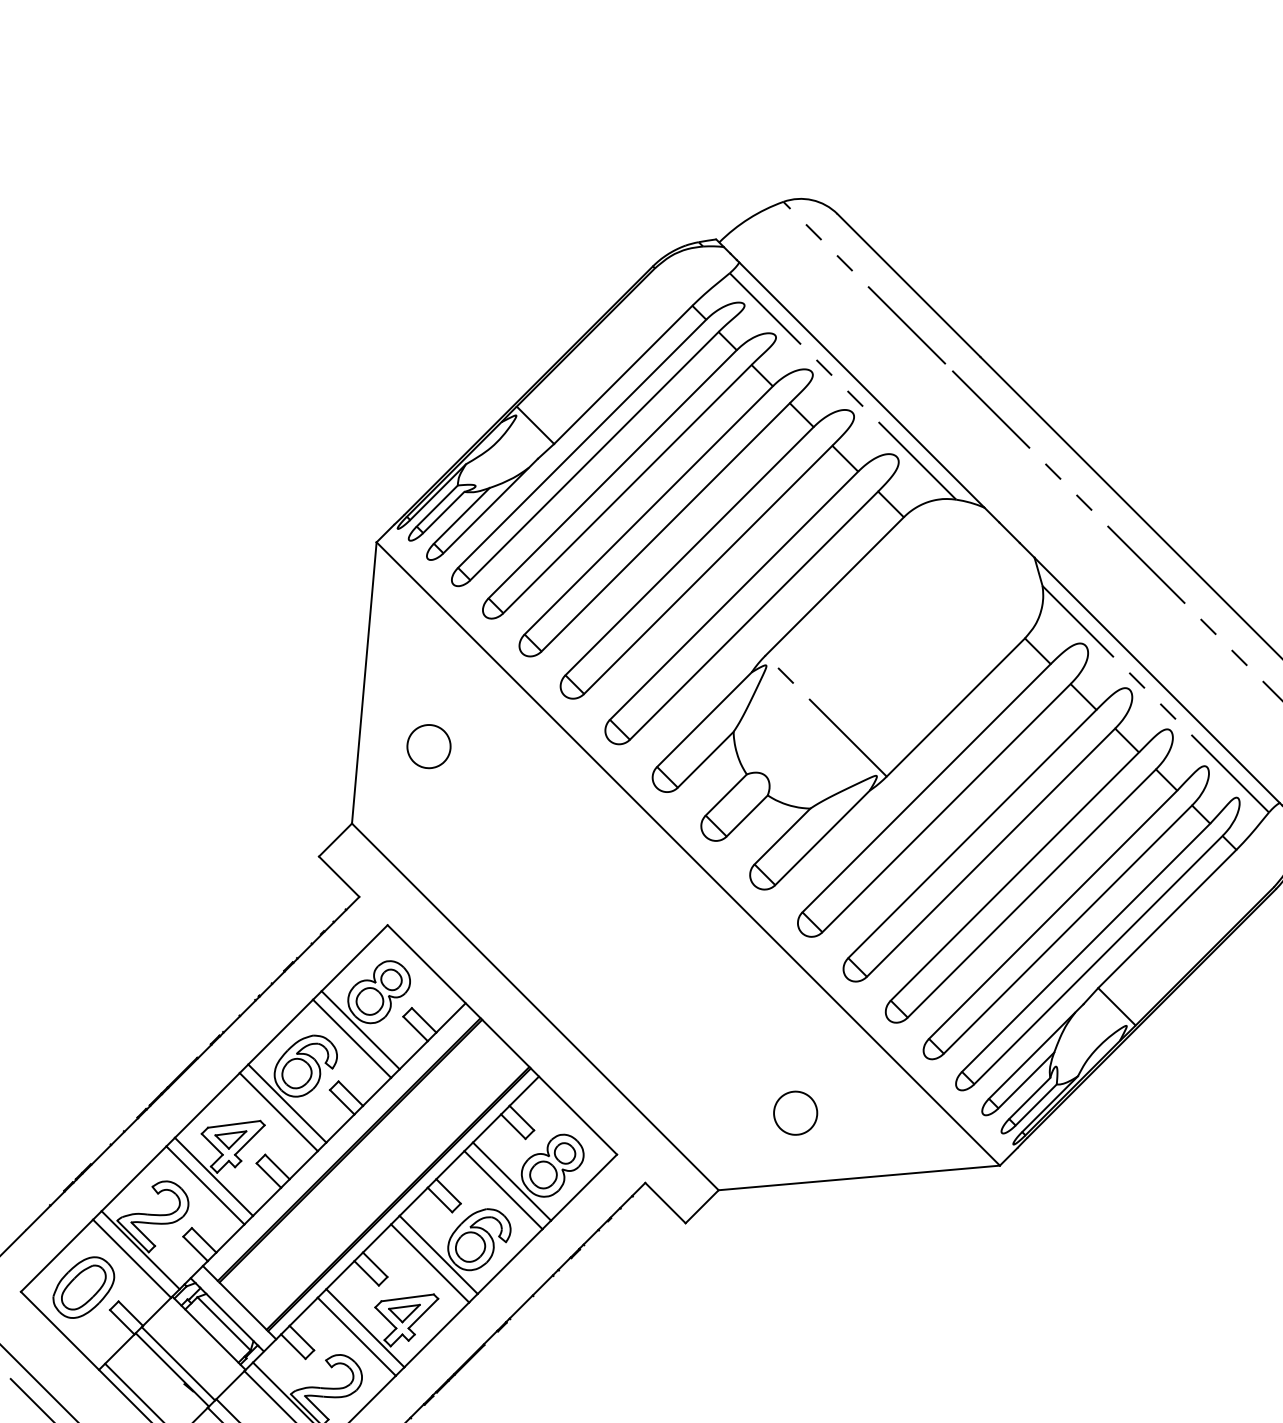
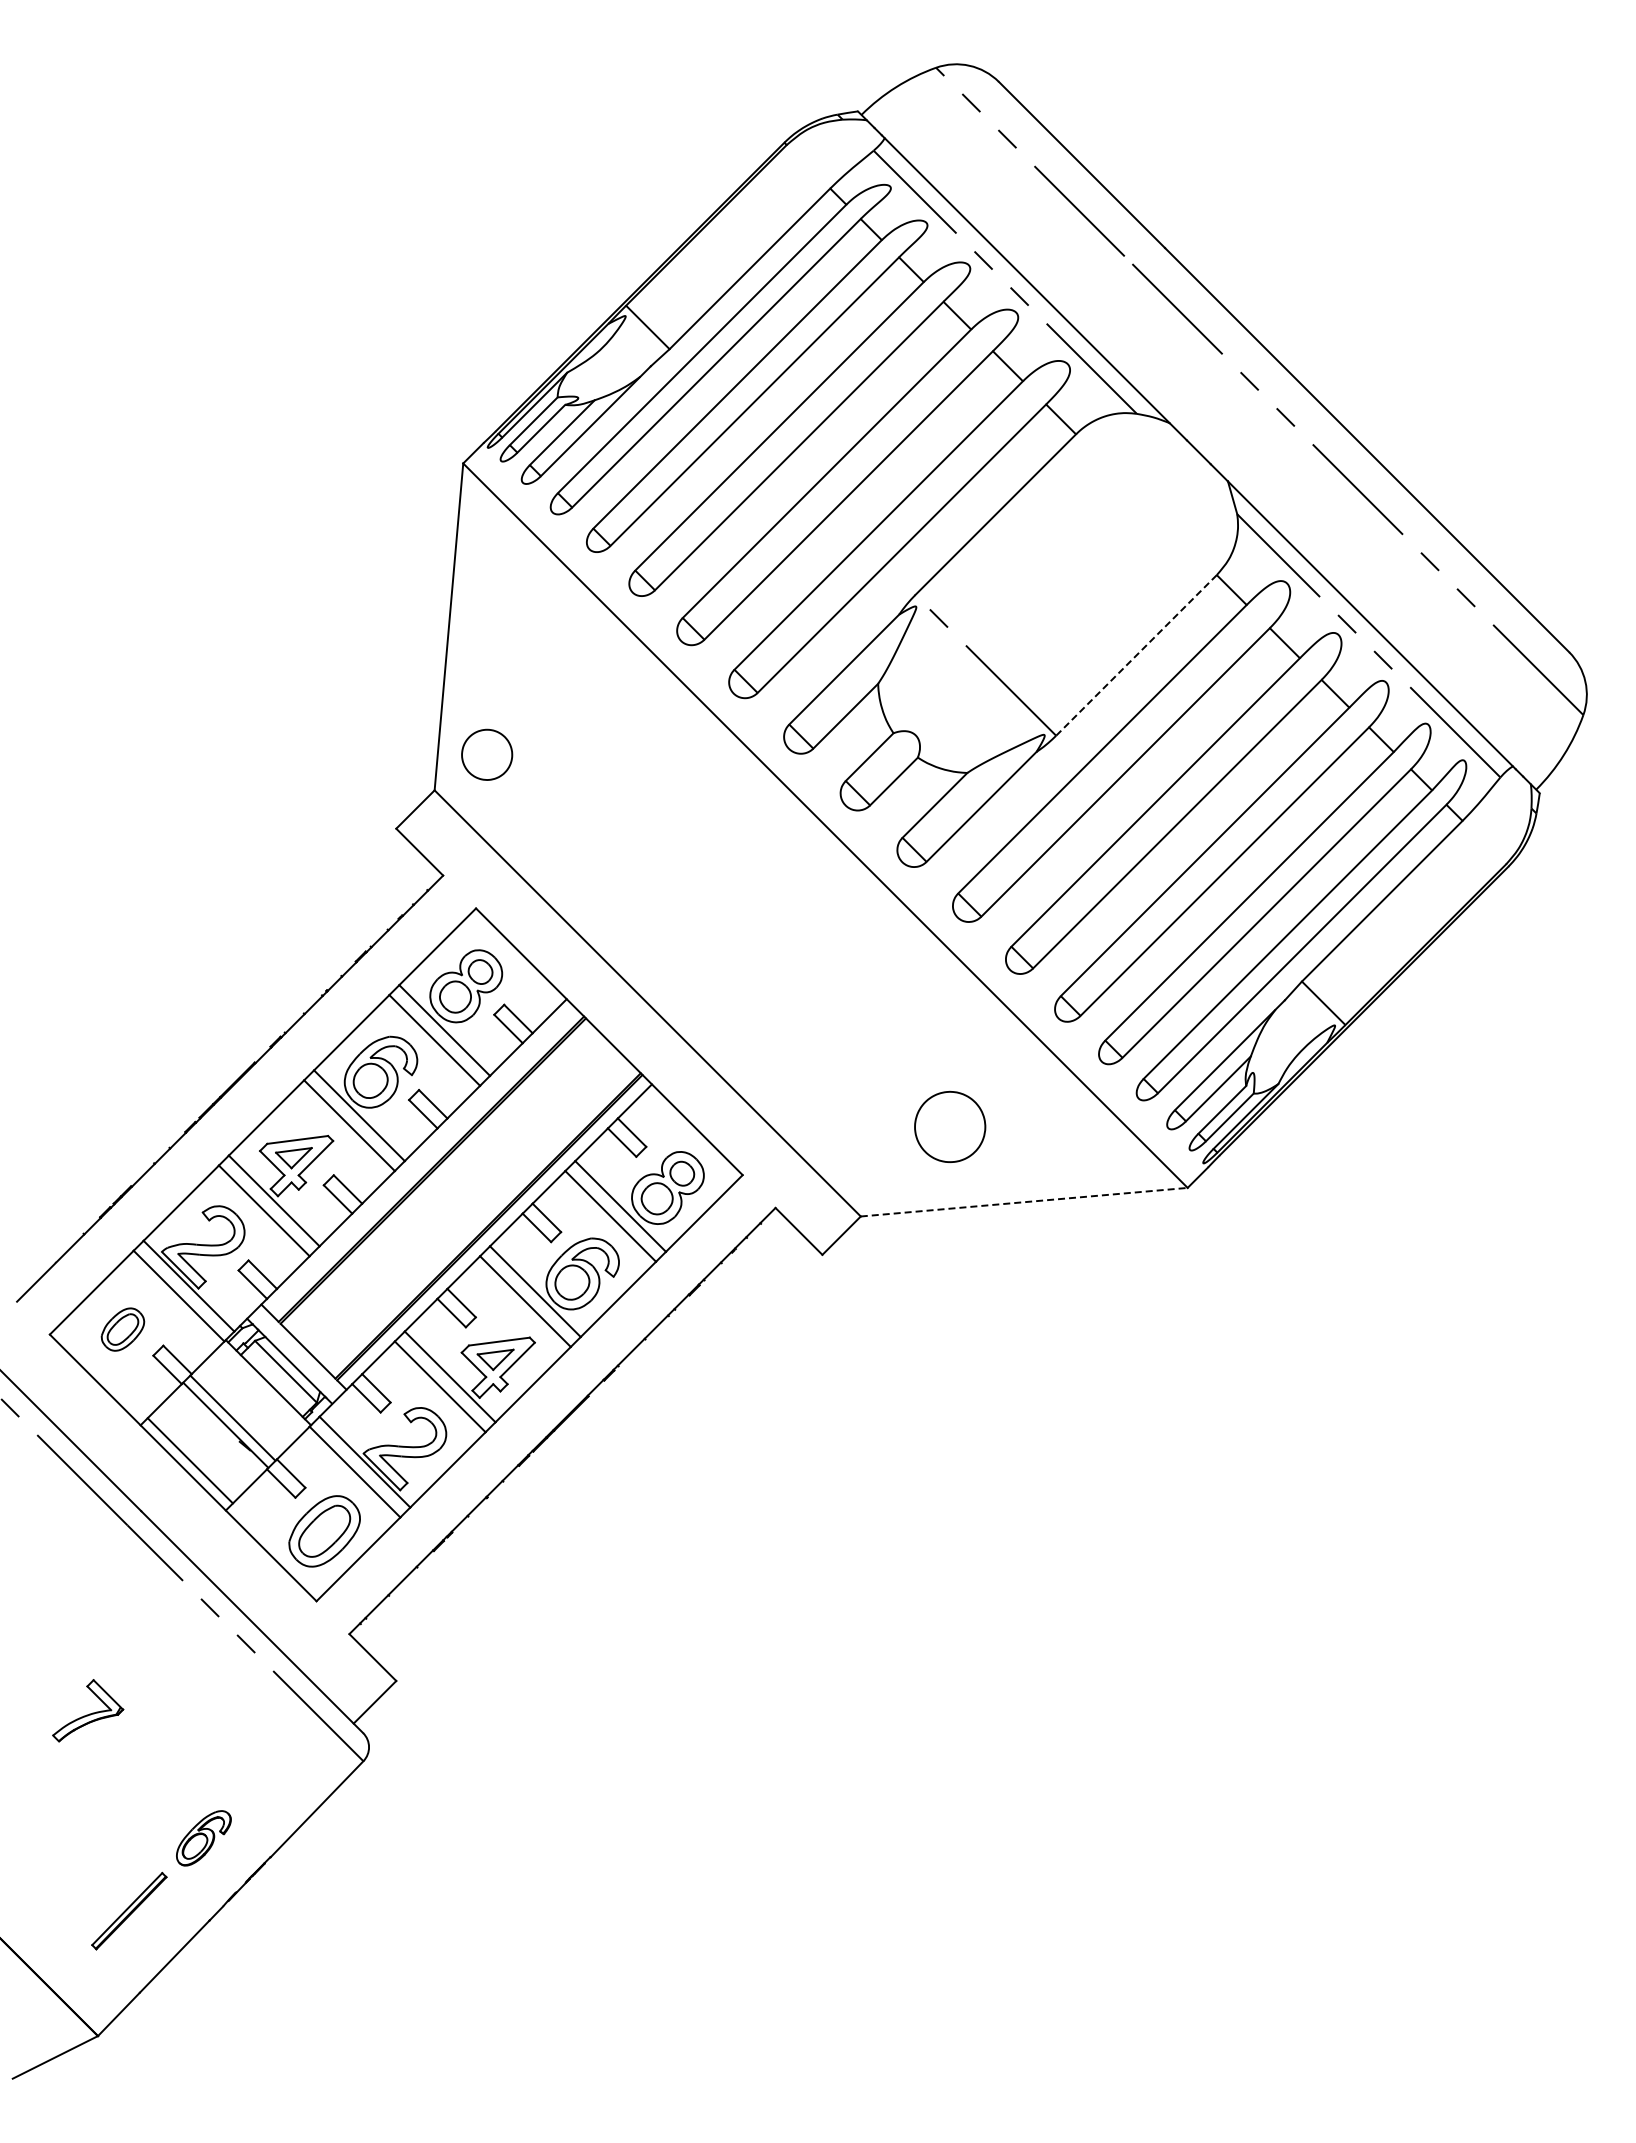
line: (955, 707) -> (1136, 655), solid -> dashed
part: (429, 746) -> (487, 754), moved
part: (795, 1112) -> (950, 1126), size x1.4
line: (859, 1178) -> (1024, 1202), solid -> dashed
part: (83, 1287) -> (122, 1329), size x0.6

